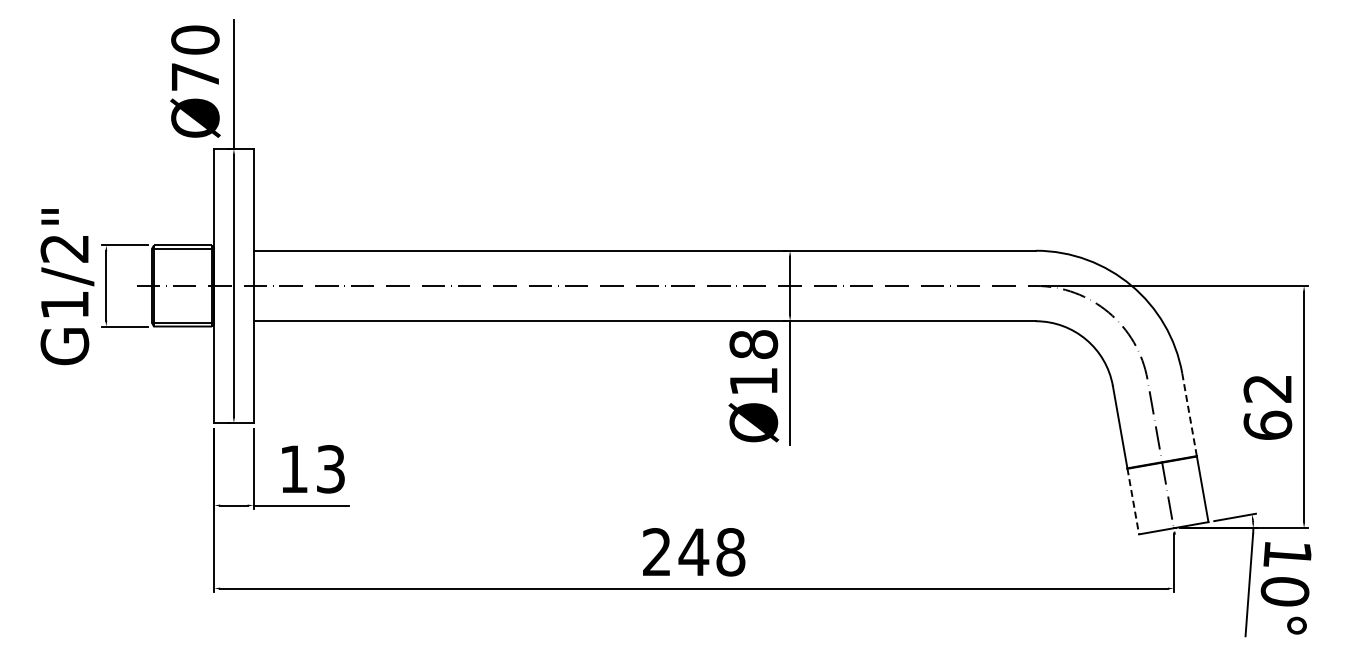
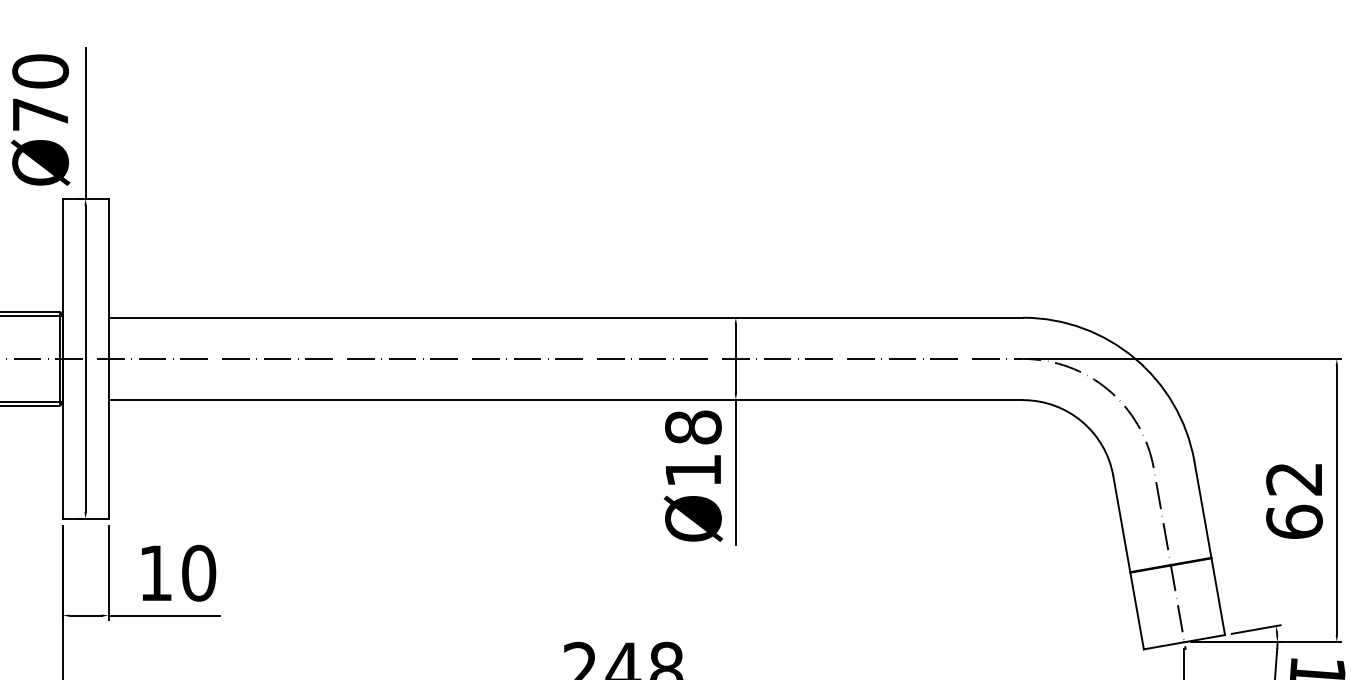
line: (1189, 414) -> (1202, 509), dashed -> solid
text: (330, 469) -> (198, 573), 13 -> 10
line: (1133, 501) -> (1137, 610), dashed -> solid

